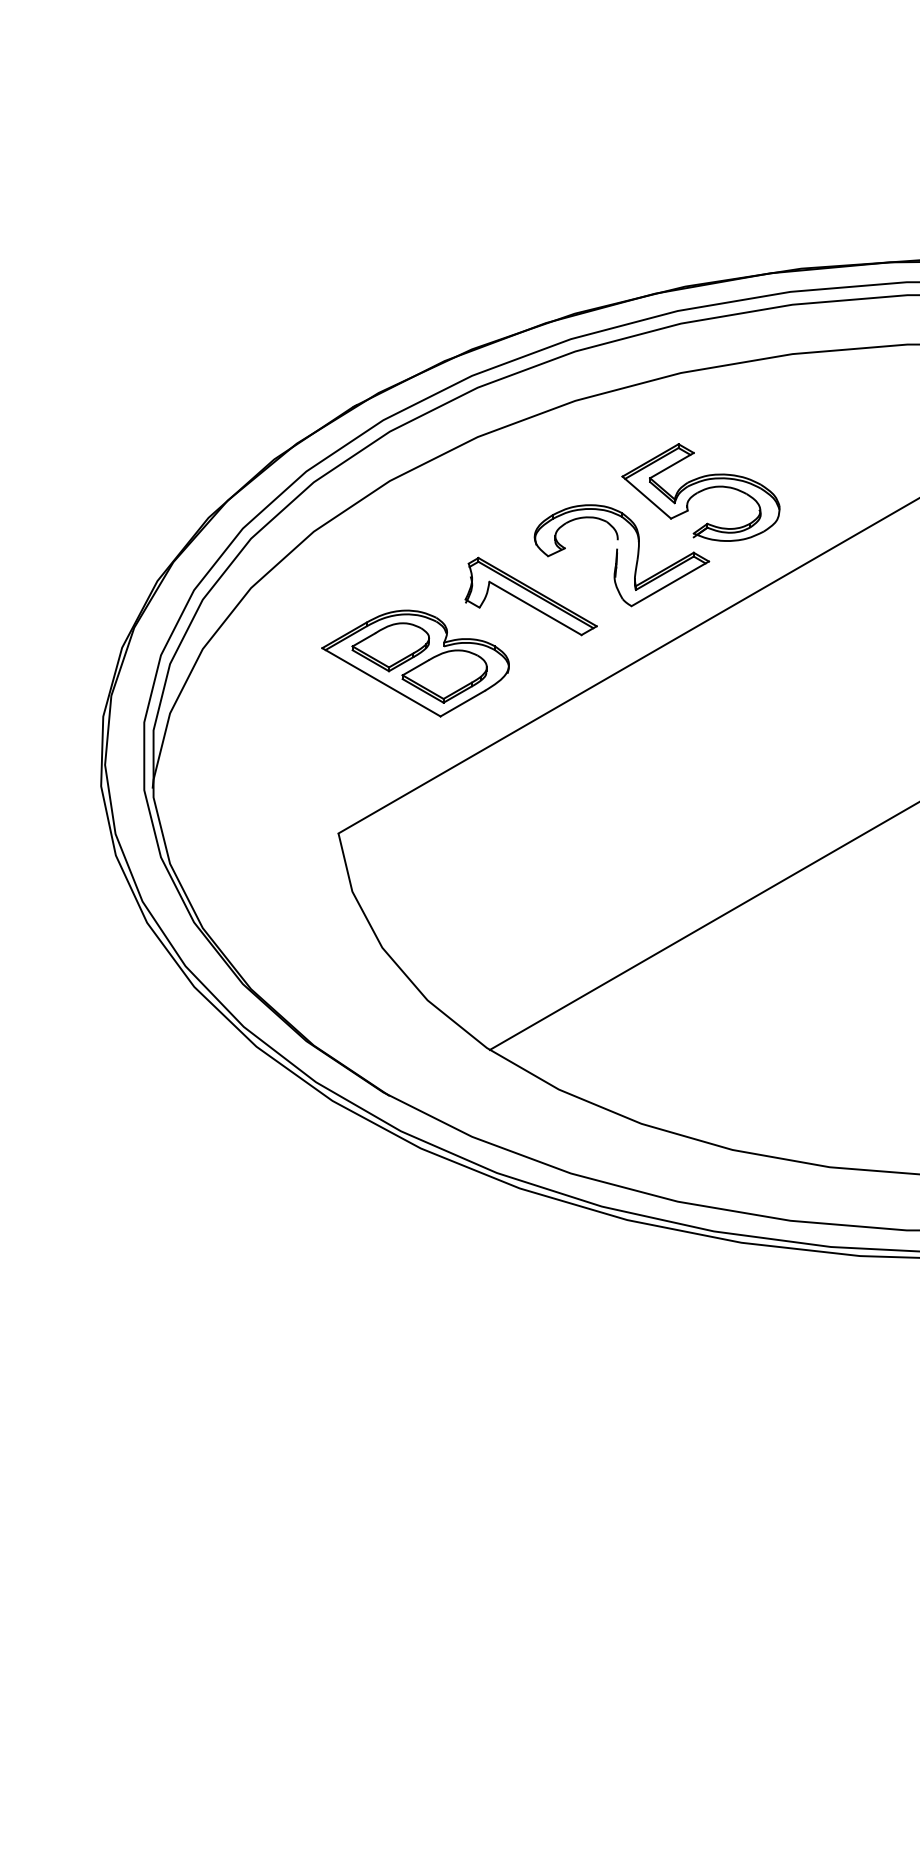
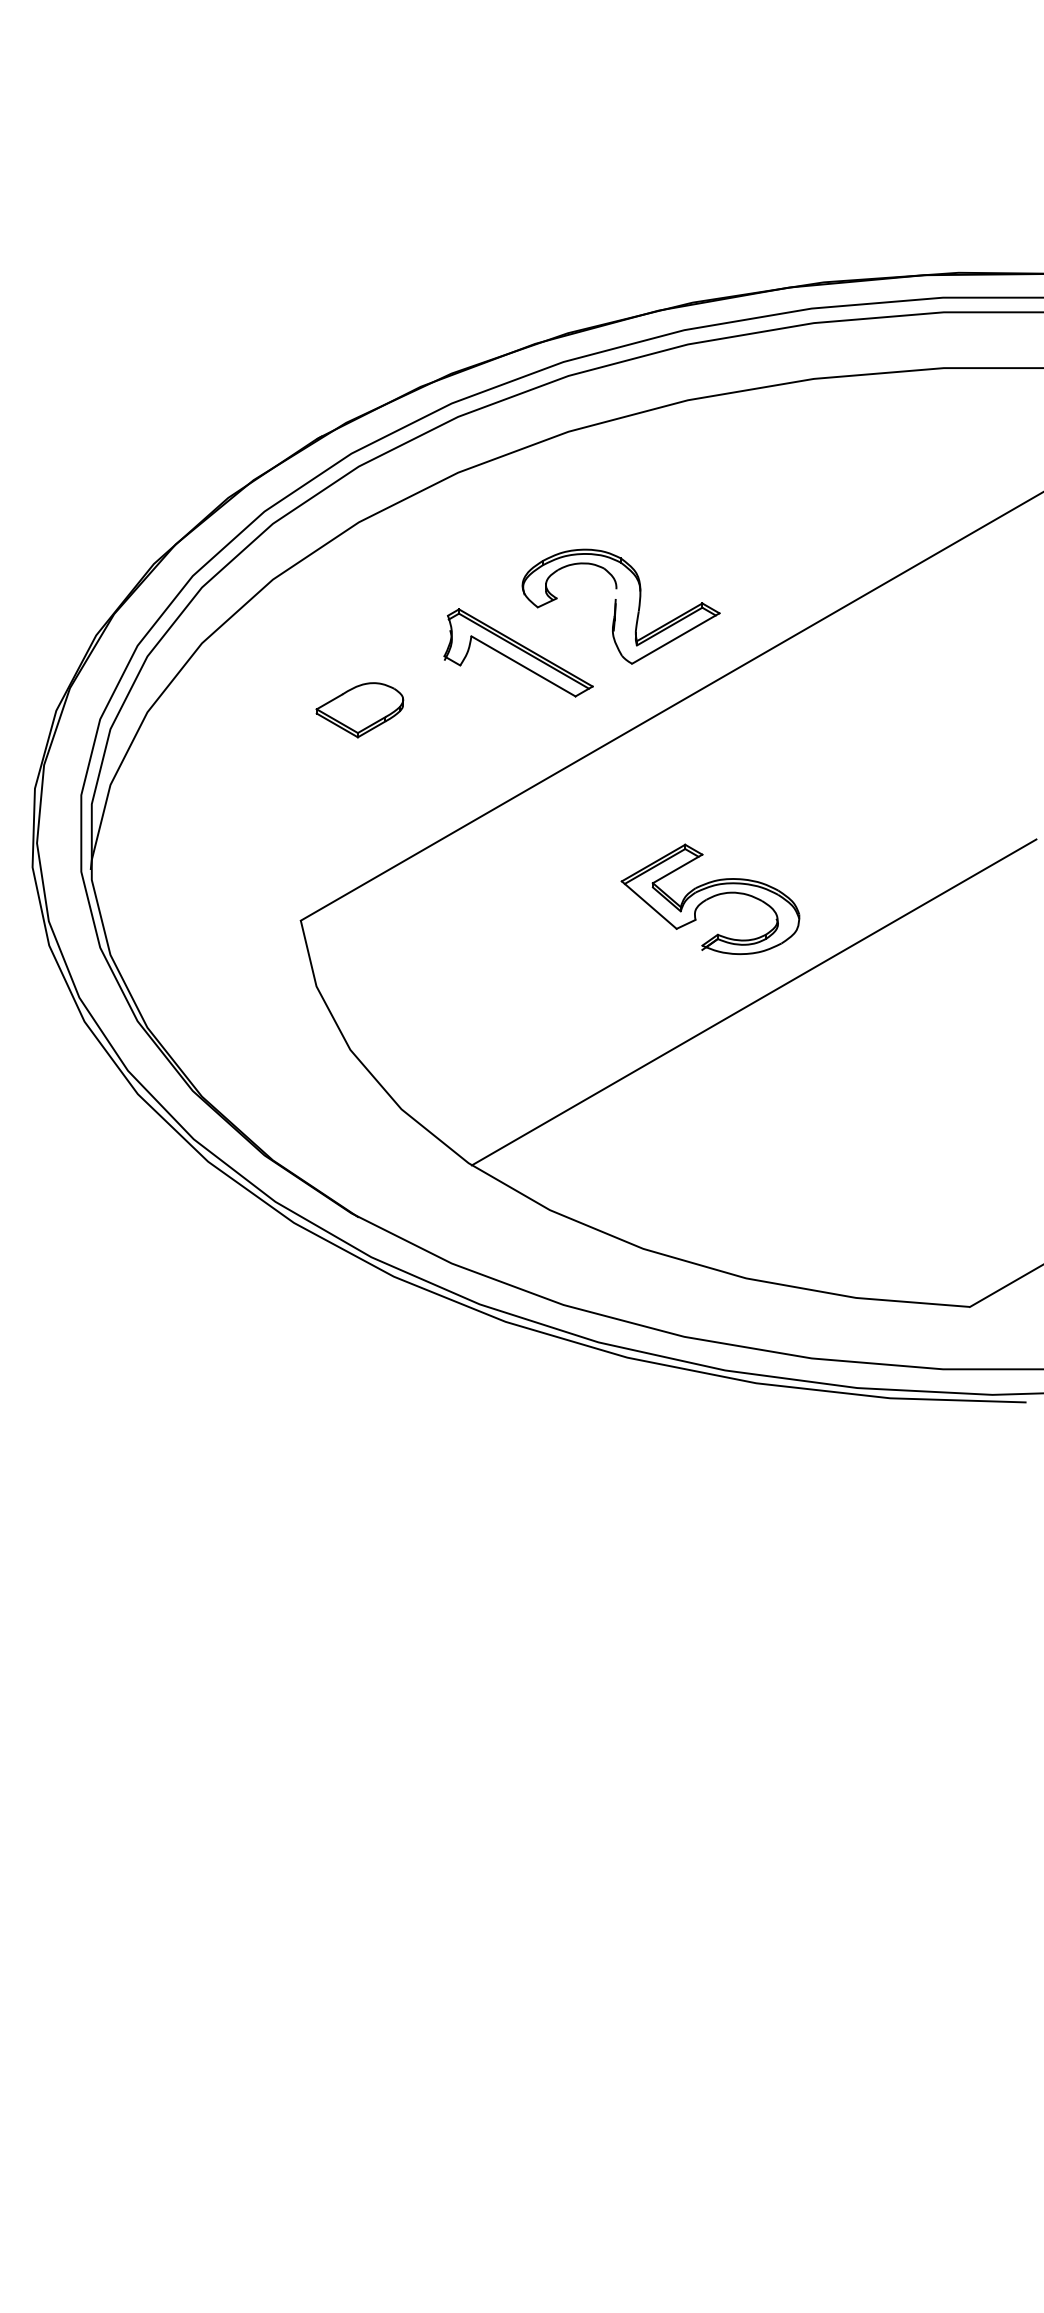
part: (700, 492) -> (710, 899), moved
part: (415, 663) -> (387, 728), removed

